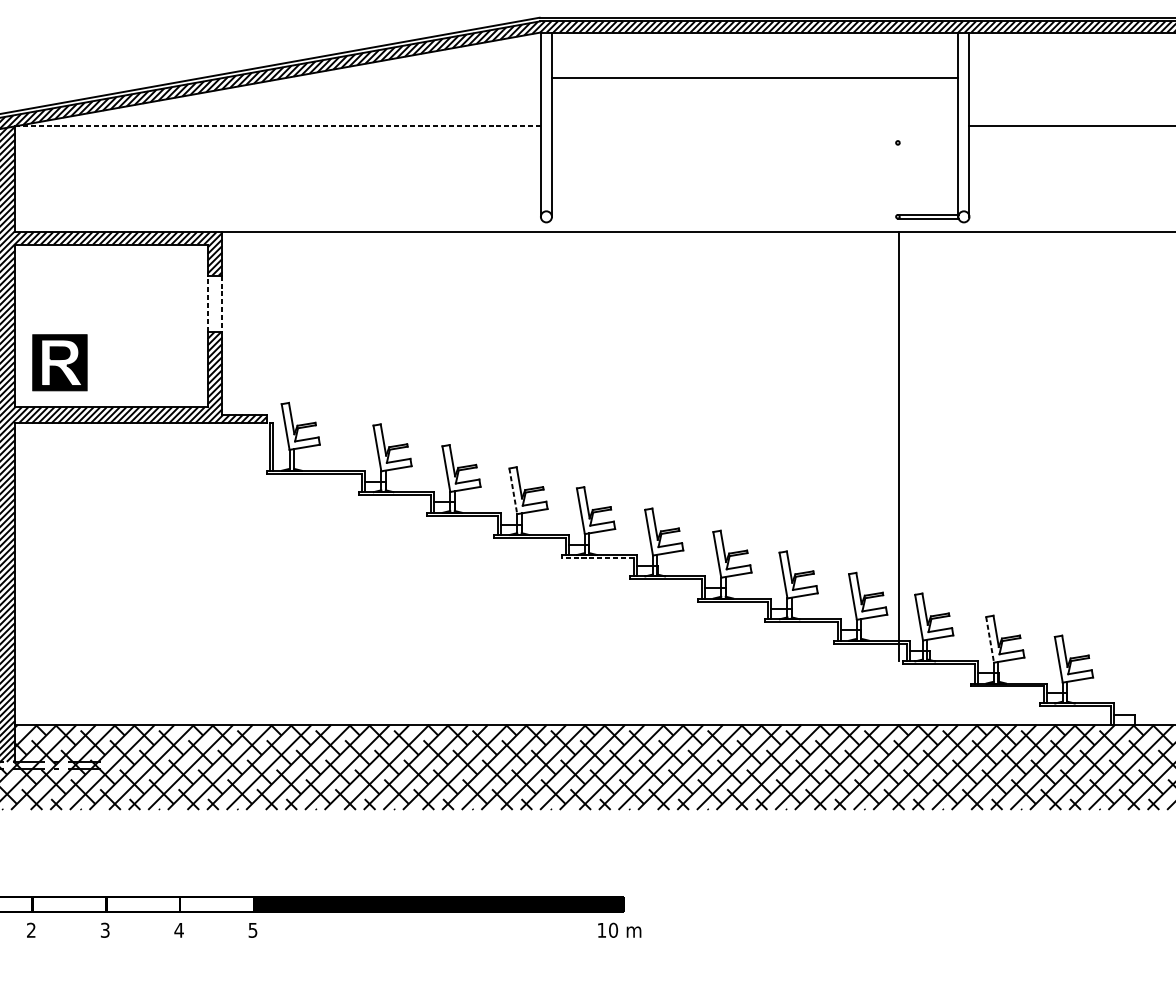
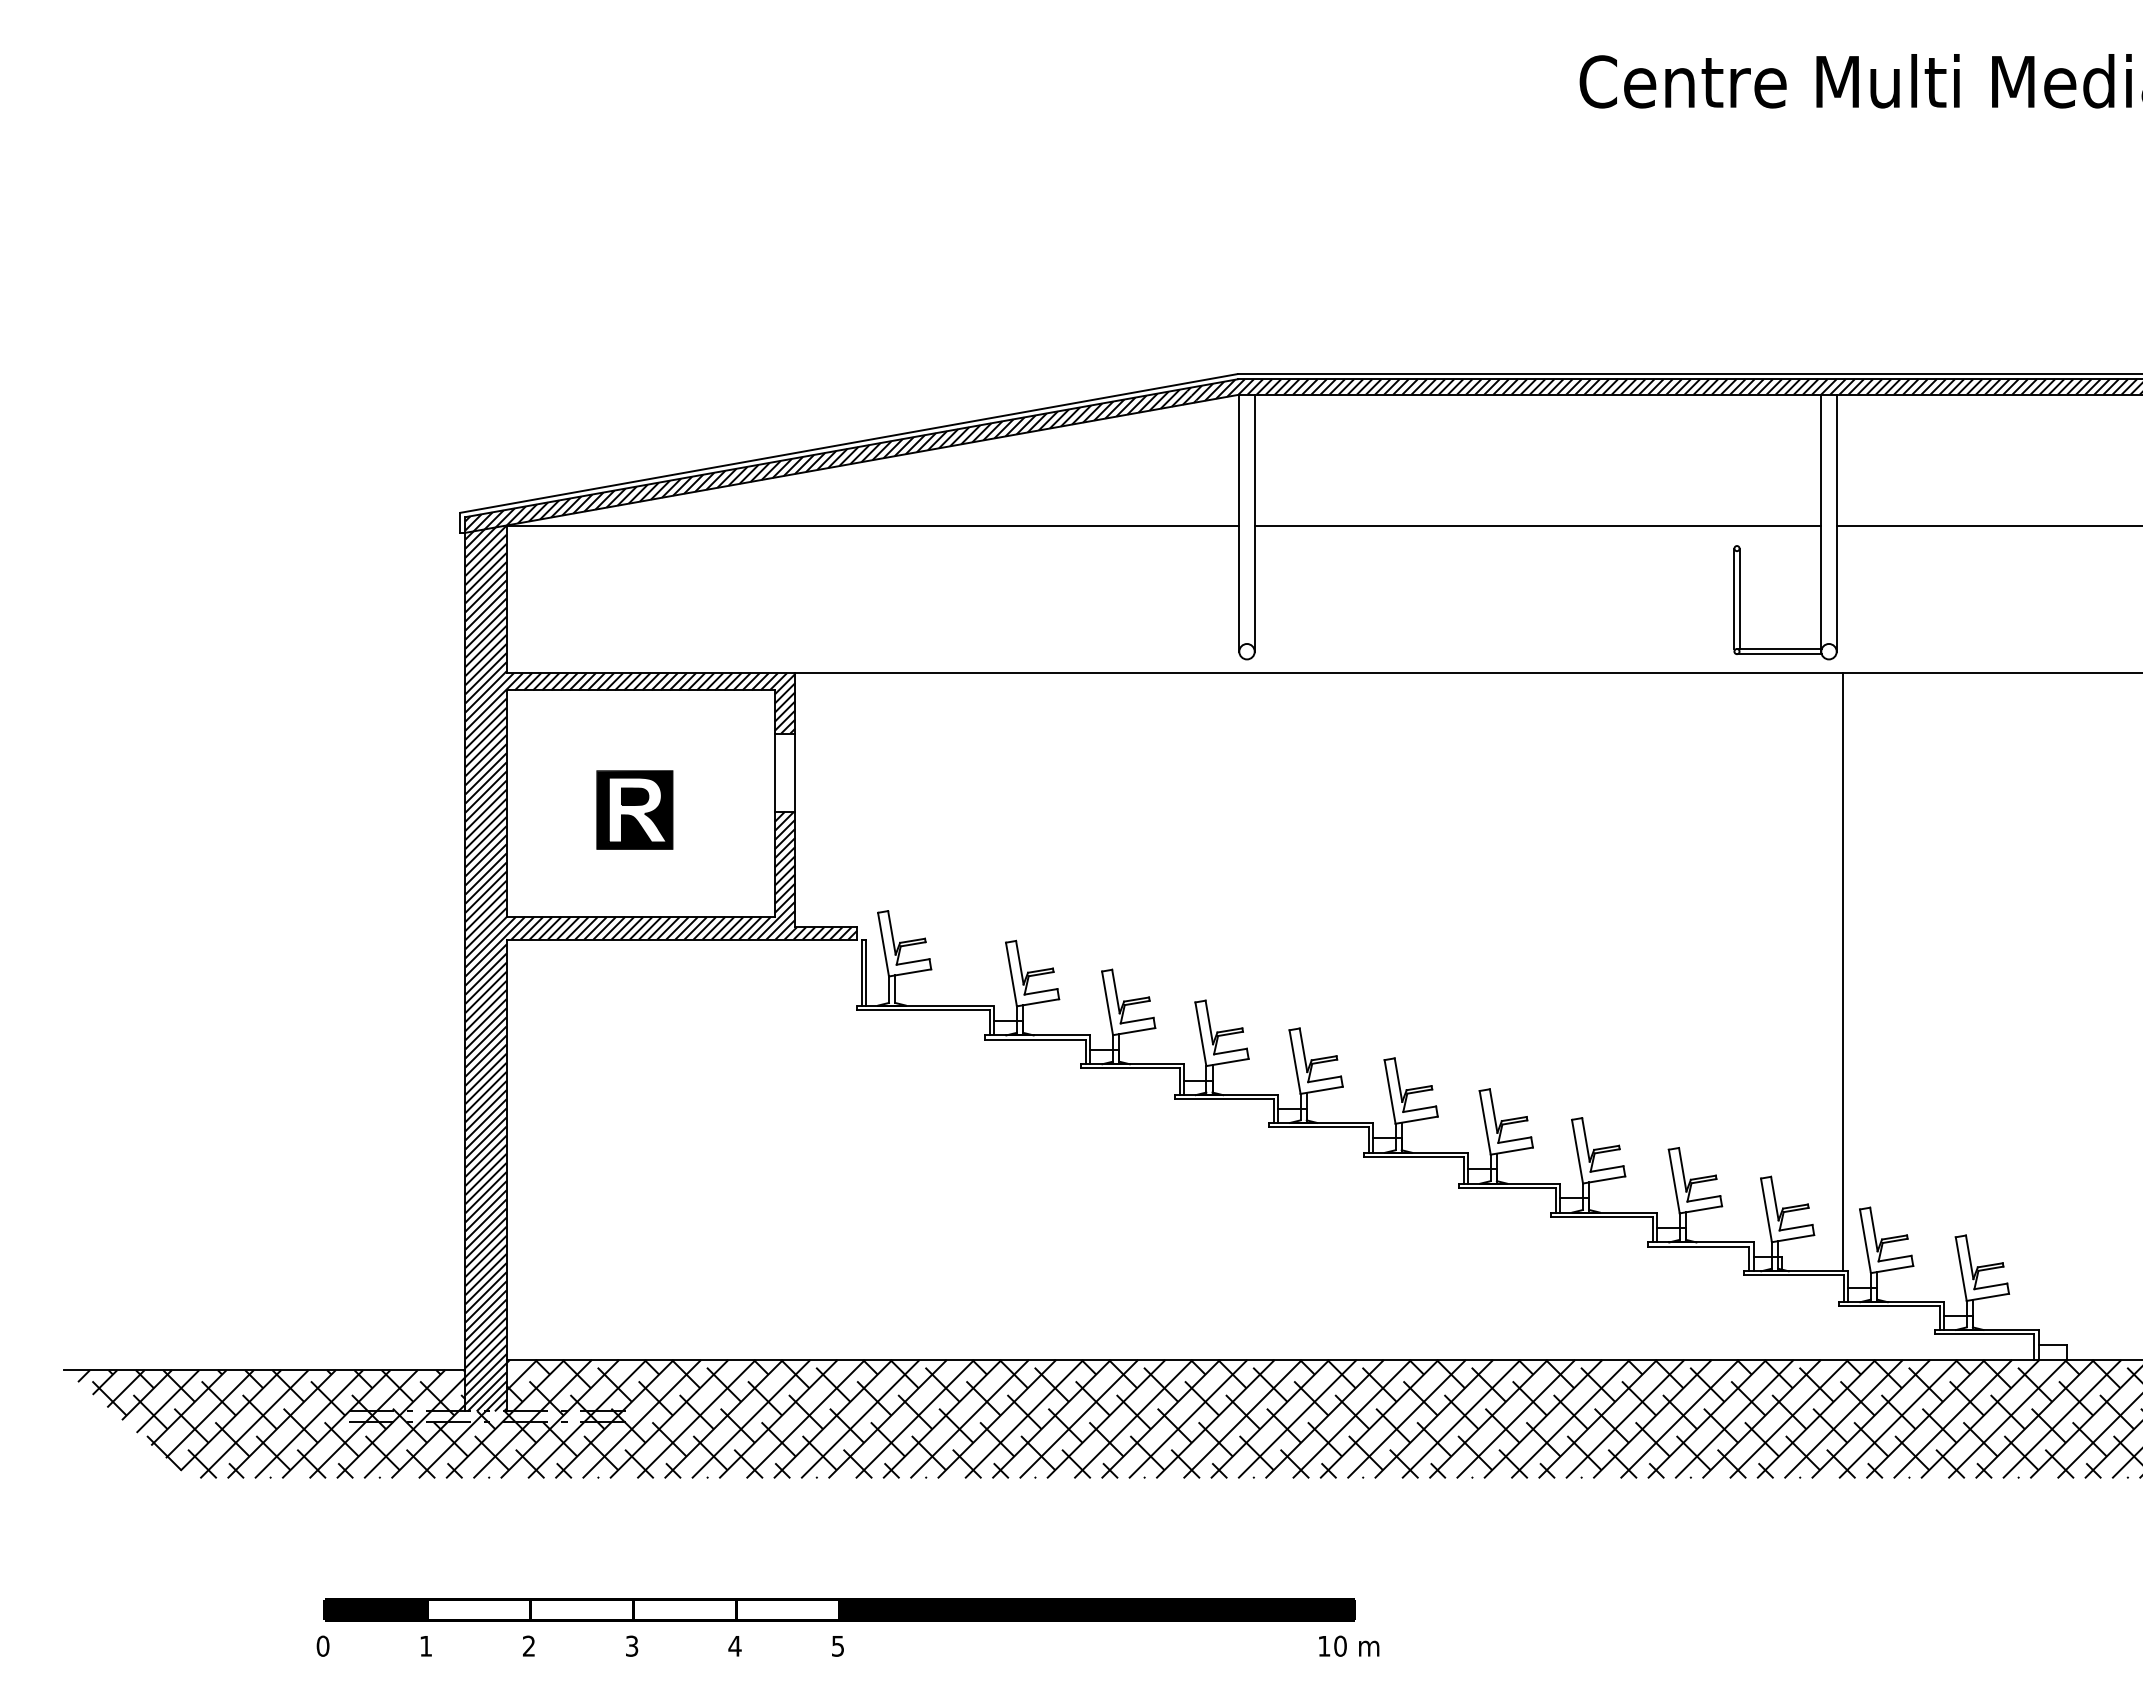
line: (754, 77) -> (1537, 525), moved
line: (277, 126) -> (872, 525), dashed -> solid
line: (896, 178) -> (1734, 598), added
line: (899, 178) -> (1739, 598), added
line: (207, 303) -> (774, 772), dashed -> solid
line: (222, 304) -> (795, 773), dashed -> solid
part: (59, 362) -> (634, 809), moved
line: (899, 446) -> (1842, 971), moved
line: (513, 491) -> (1200, 1034), dashed -> solid
line: (597, 558) -> (1318, 1127), dashed -> solid
line: (990, 639) -> (1865, 1241), dashed -> solid

